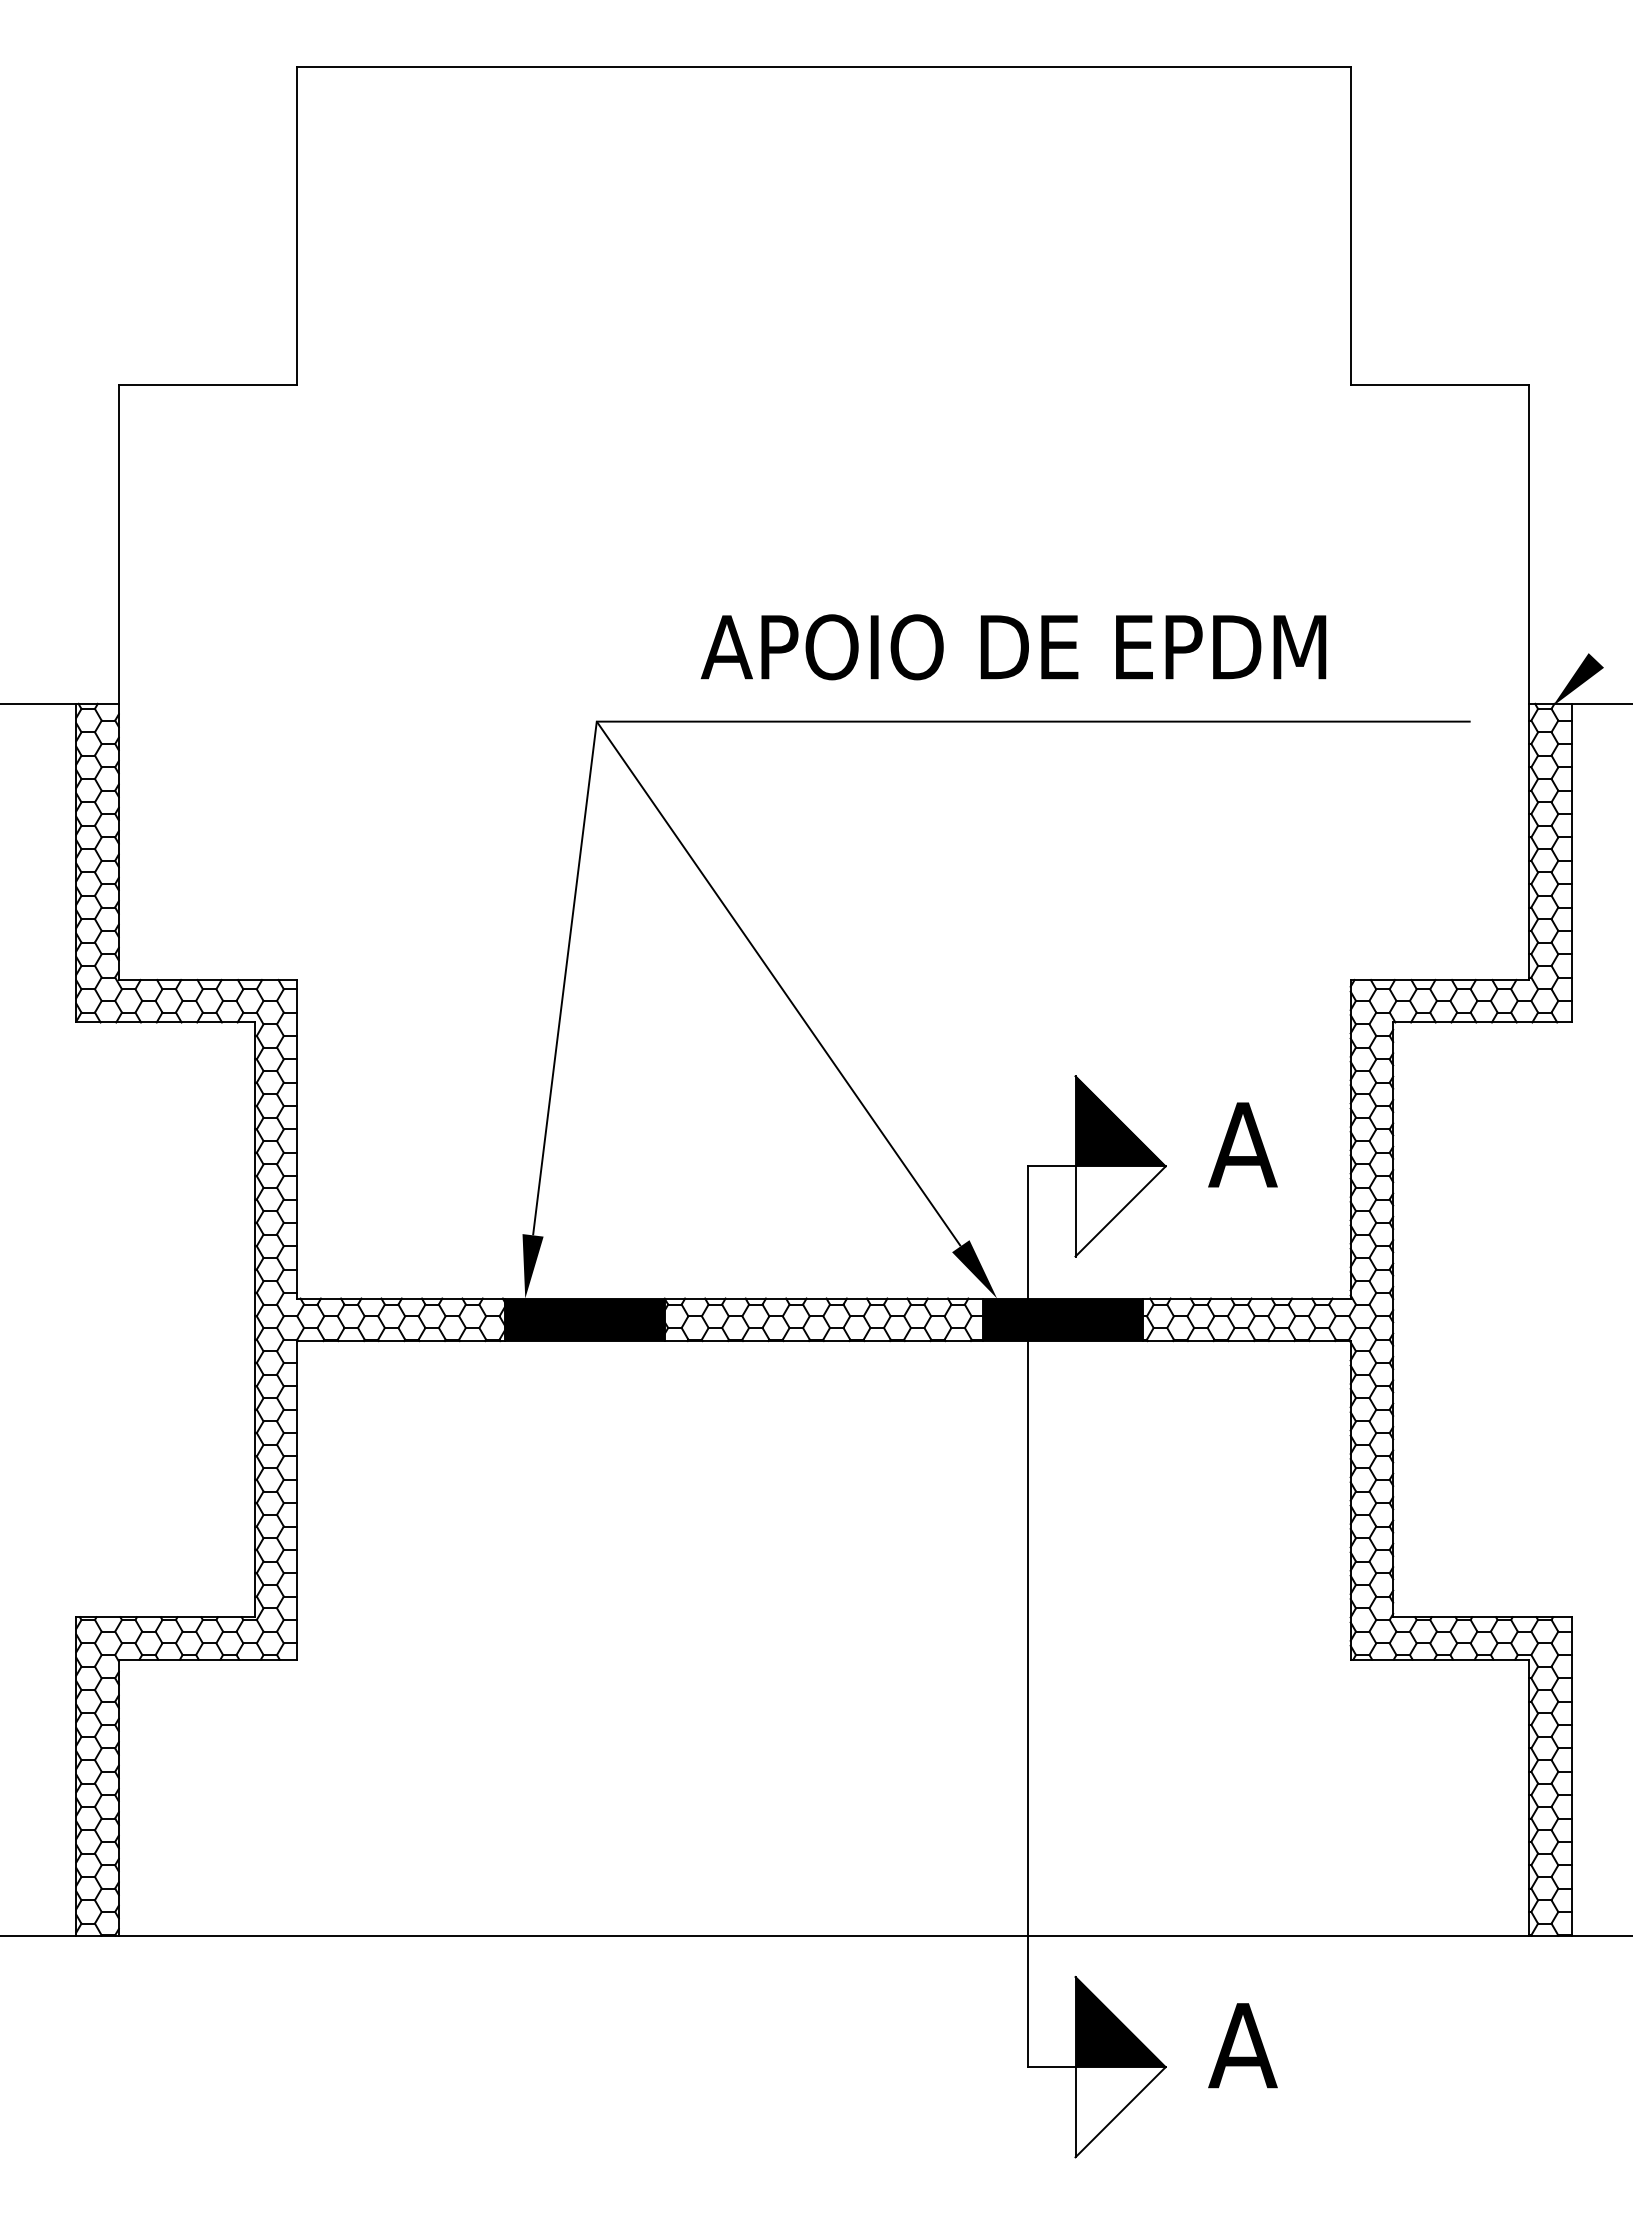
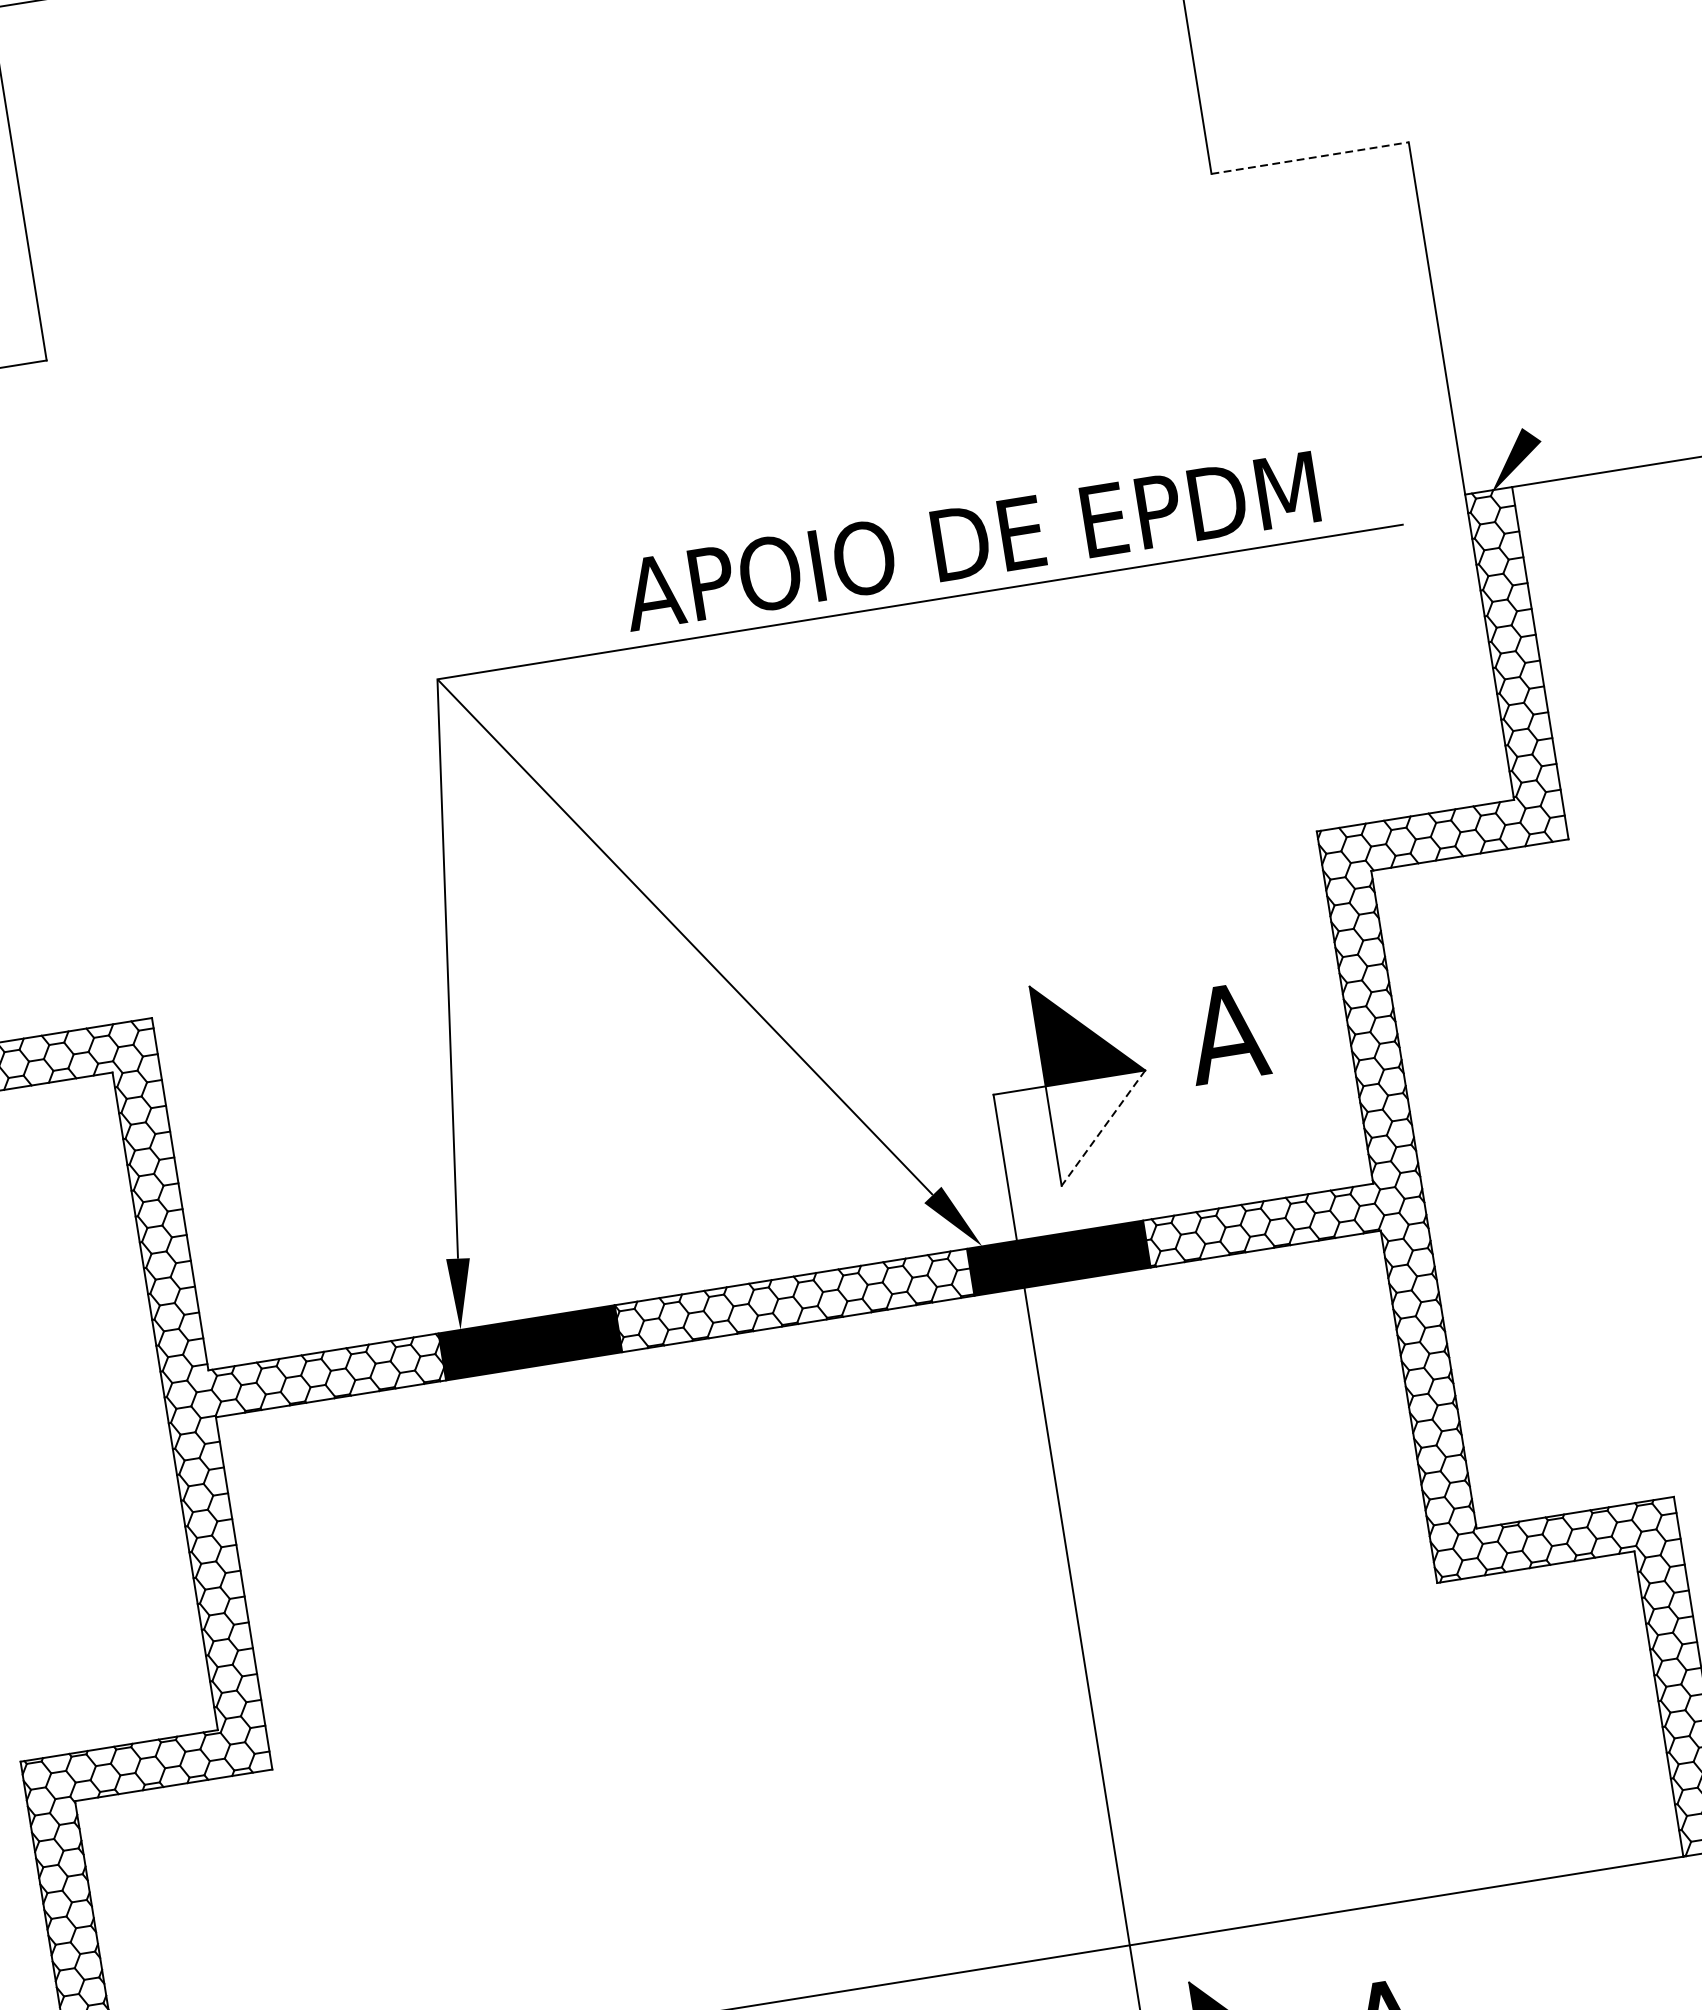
line: (1440, 385) -> (1310, 158), solid -> dashed
text: (1013, 647) -> (970, 541), moved
line: (1120, 1211) -> (1103, 1128), solid -> dashed

